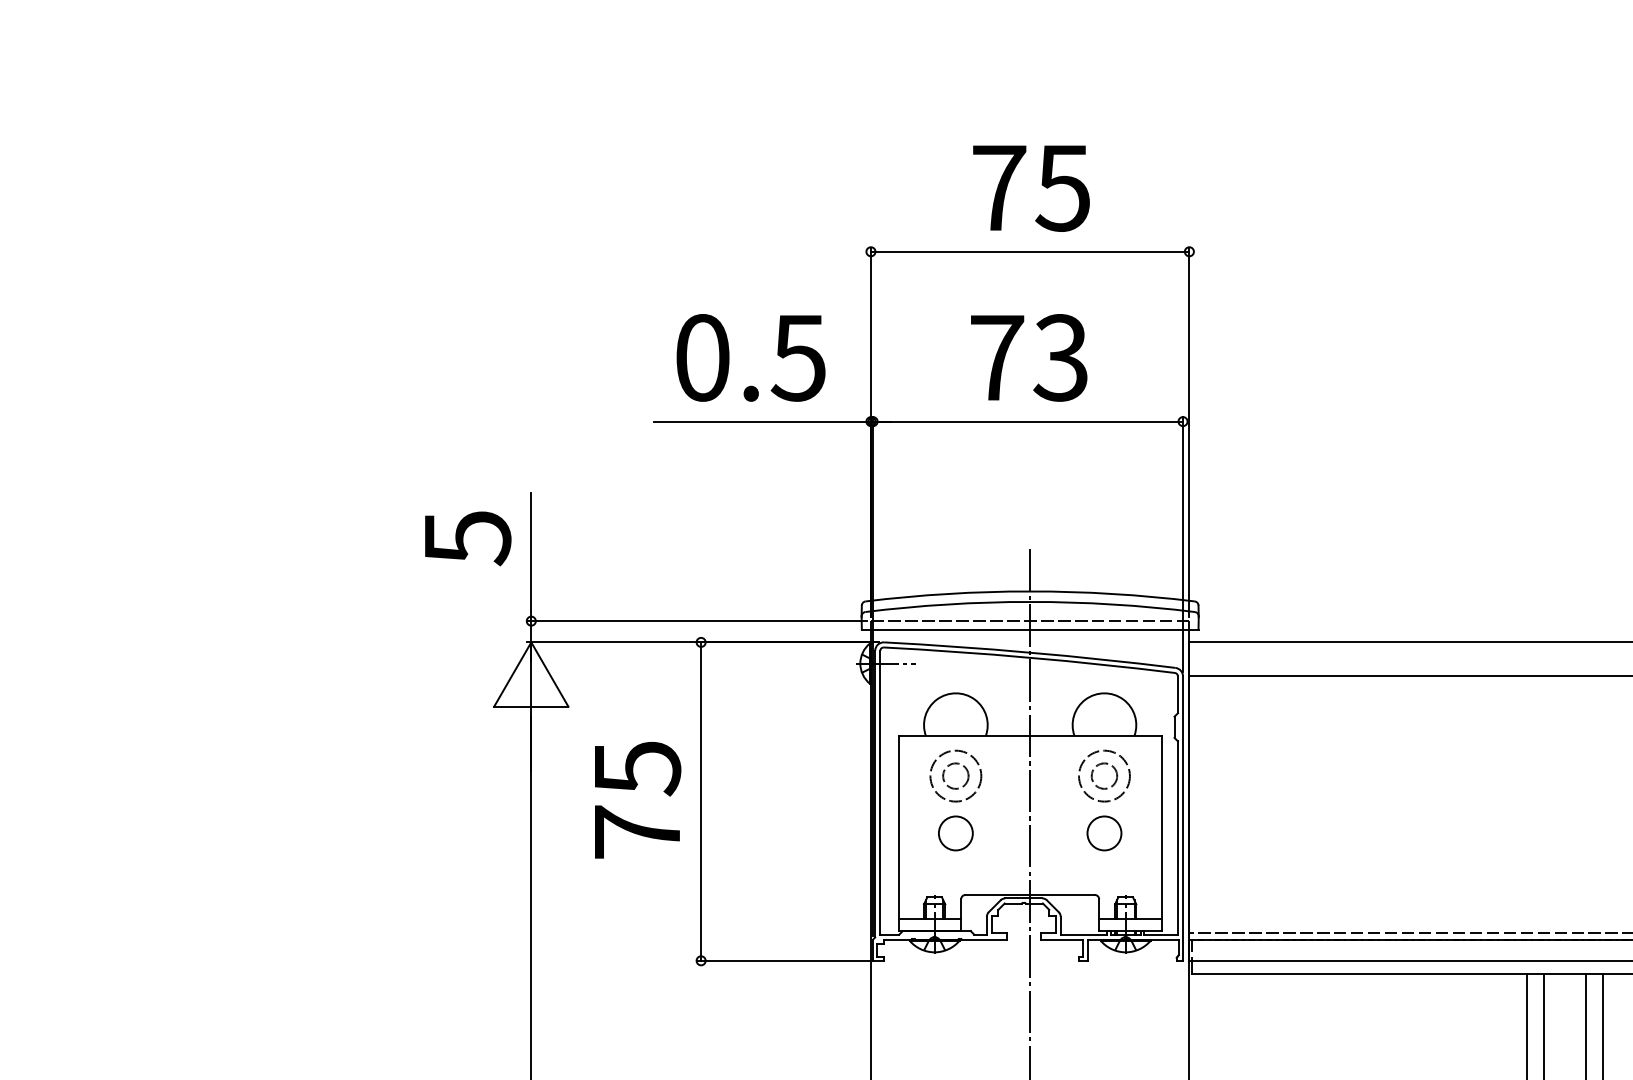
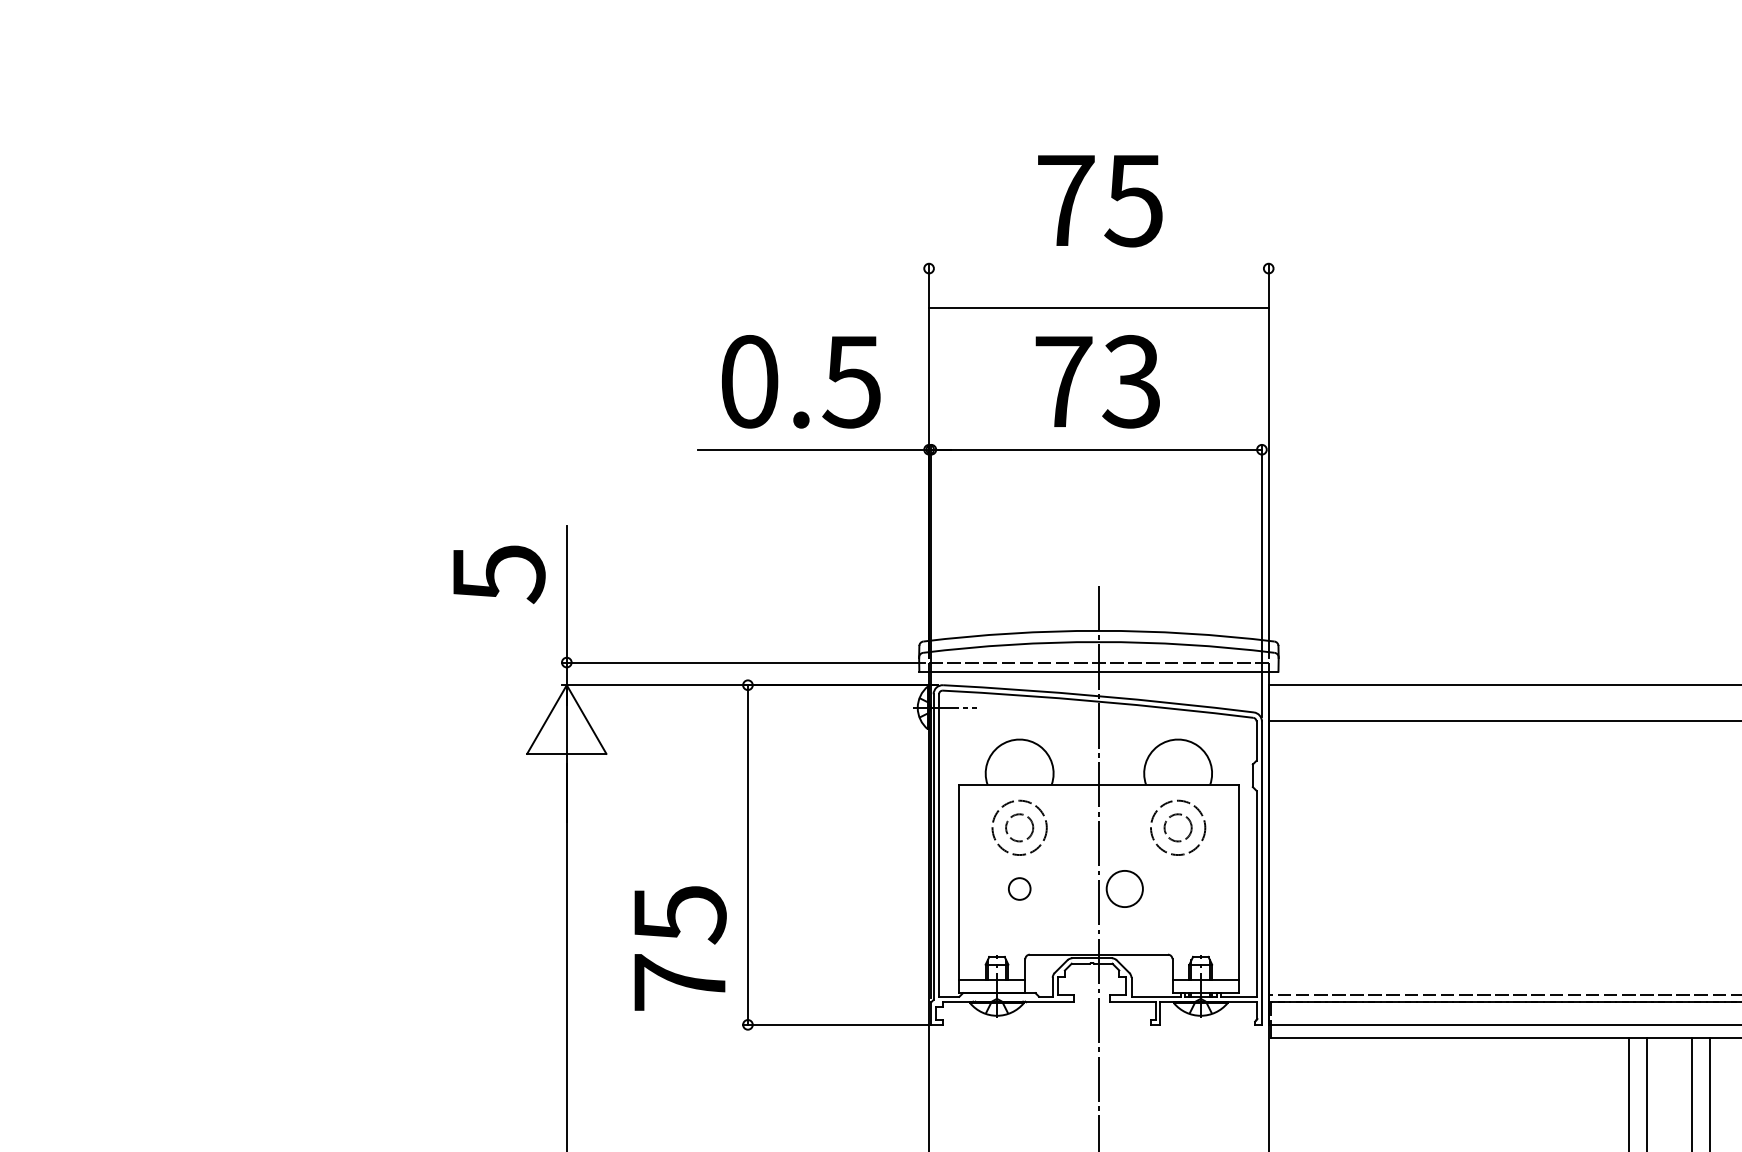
line: (1029, 251) -> (1098, 307), moved
text: (638, 800) -> (681, 948), moved
circle: (955, 833) -> (1019, 889), size x0.6
circle: (1104, 833) -> (1124, 889), moved

